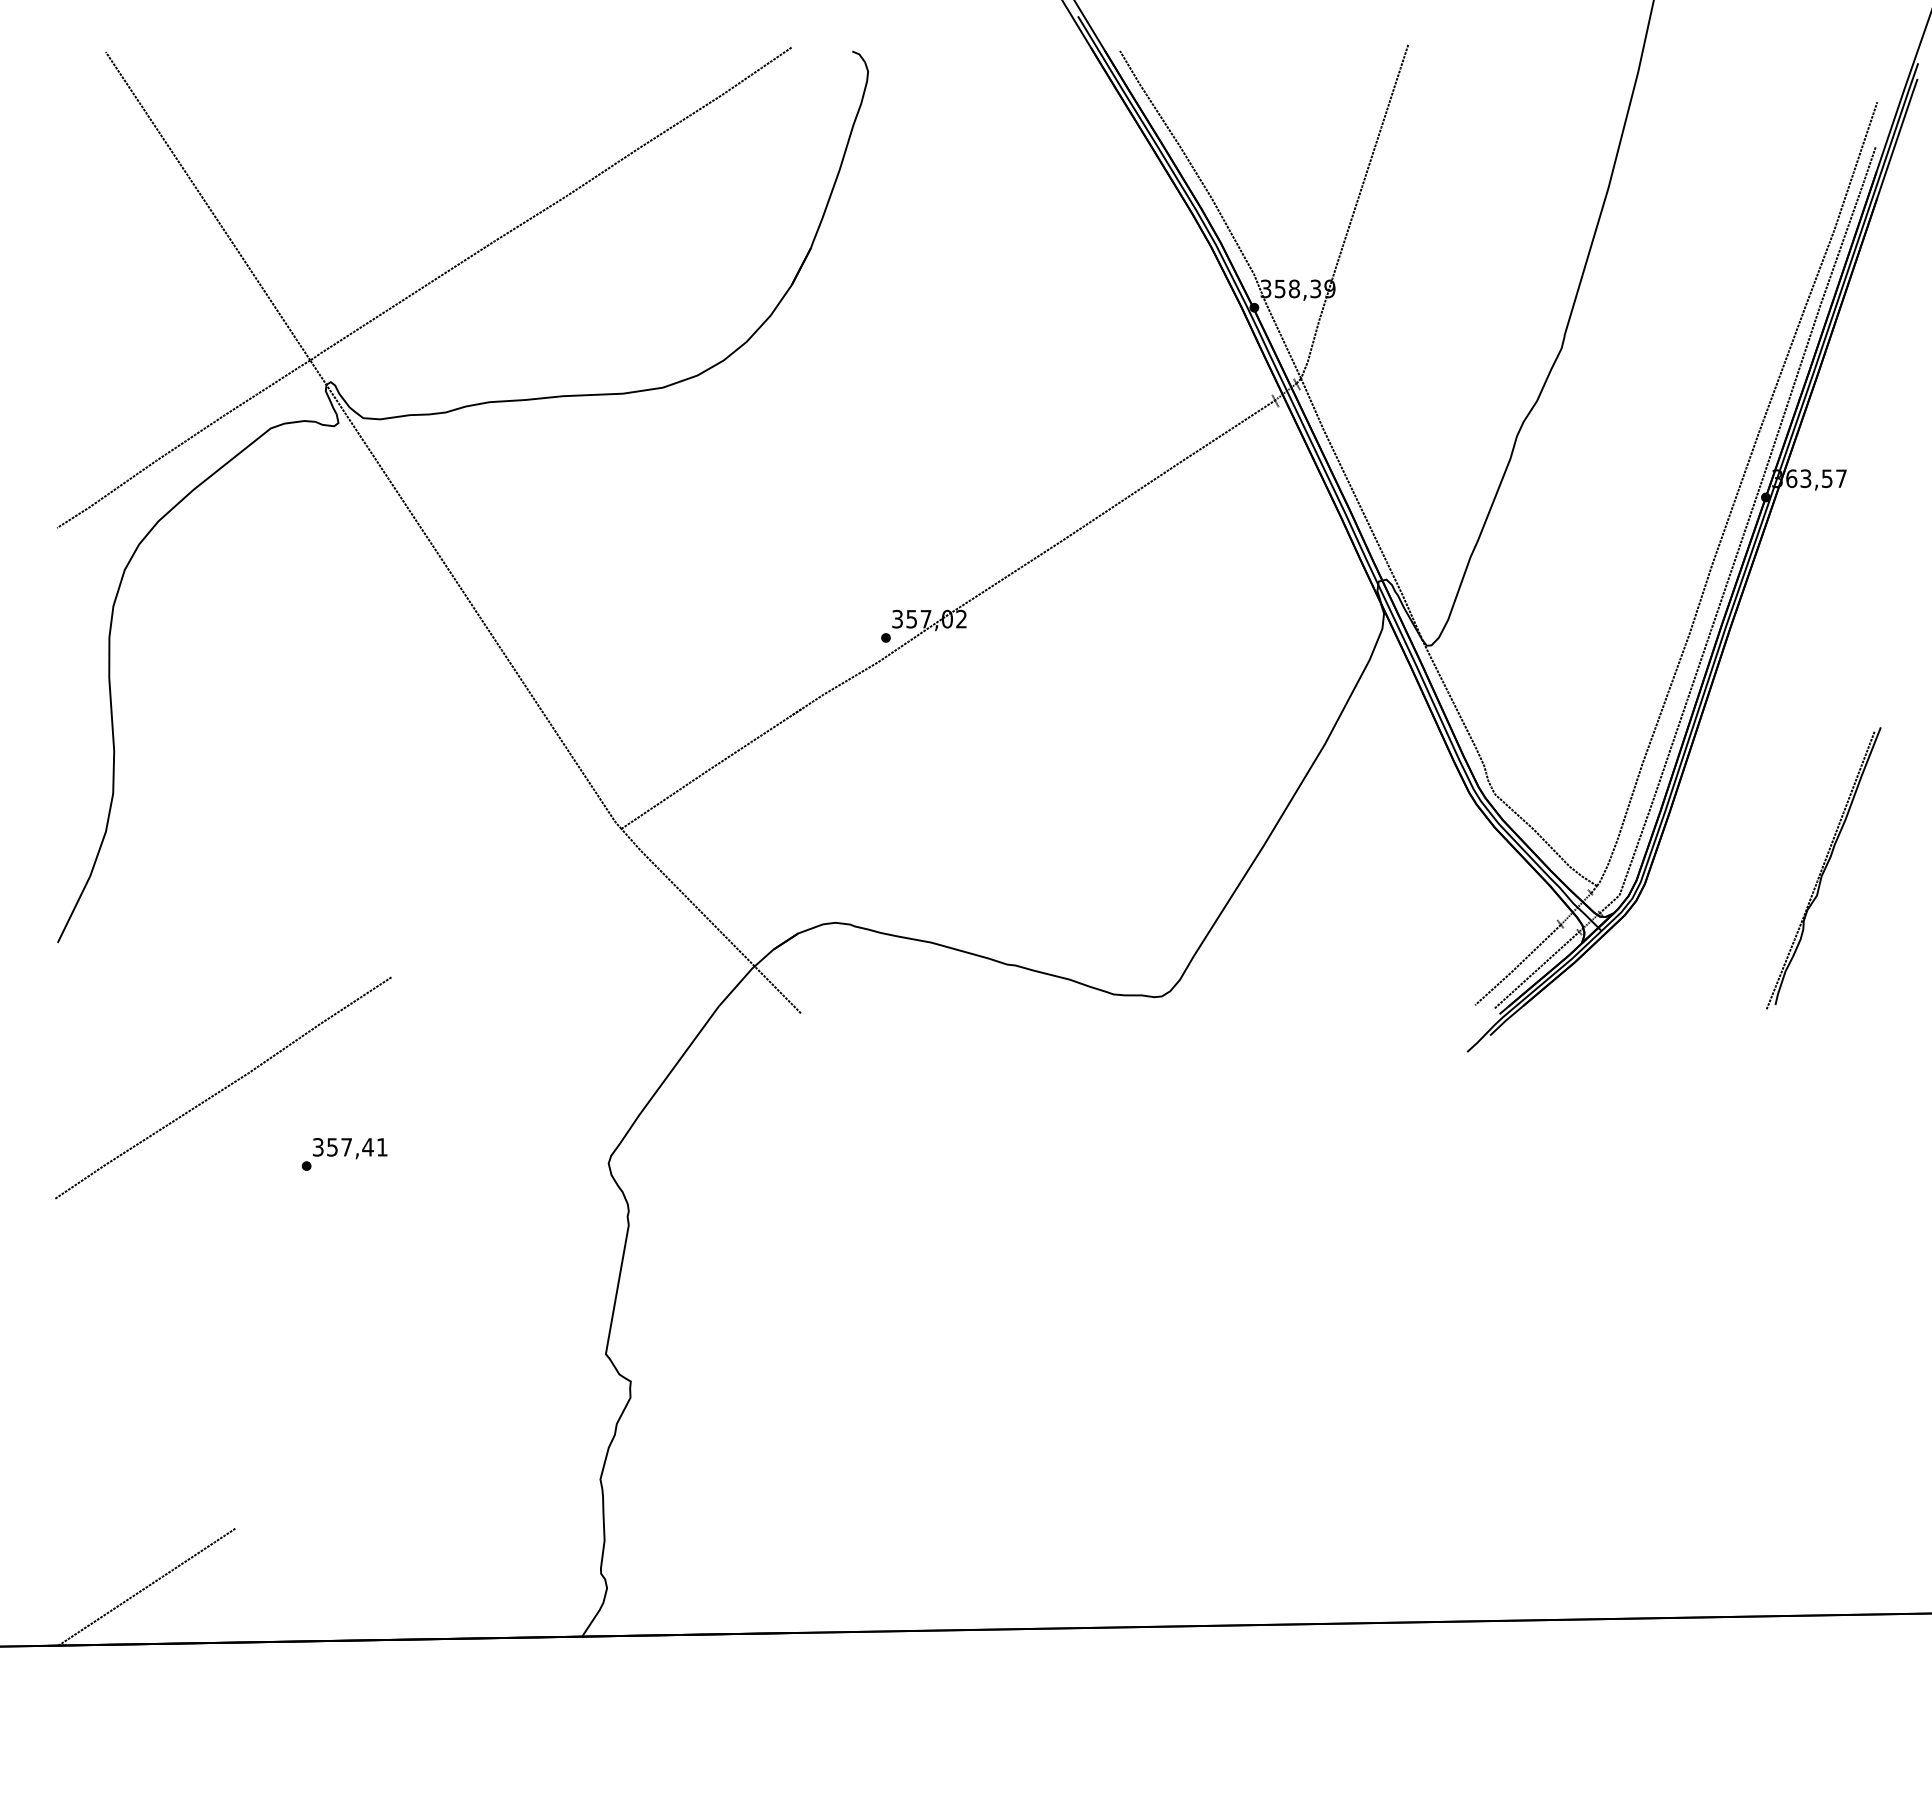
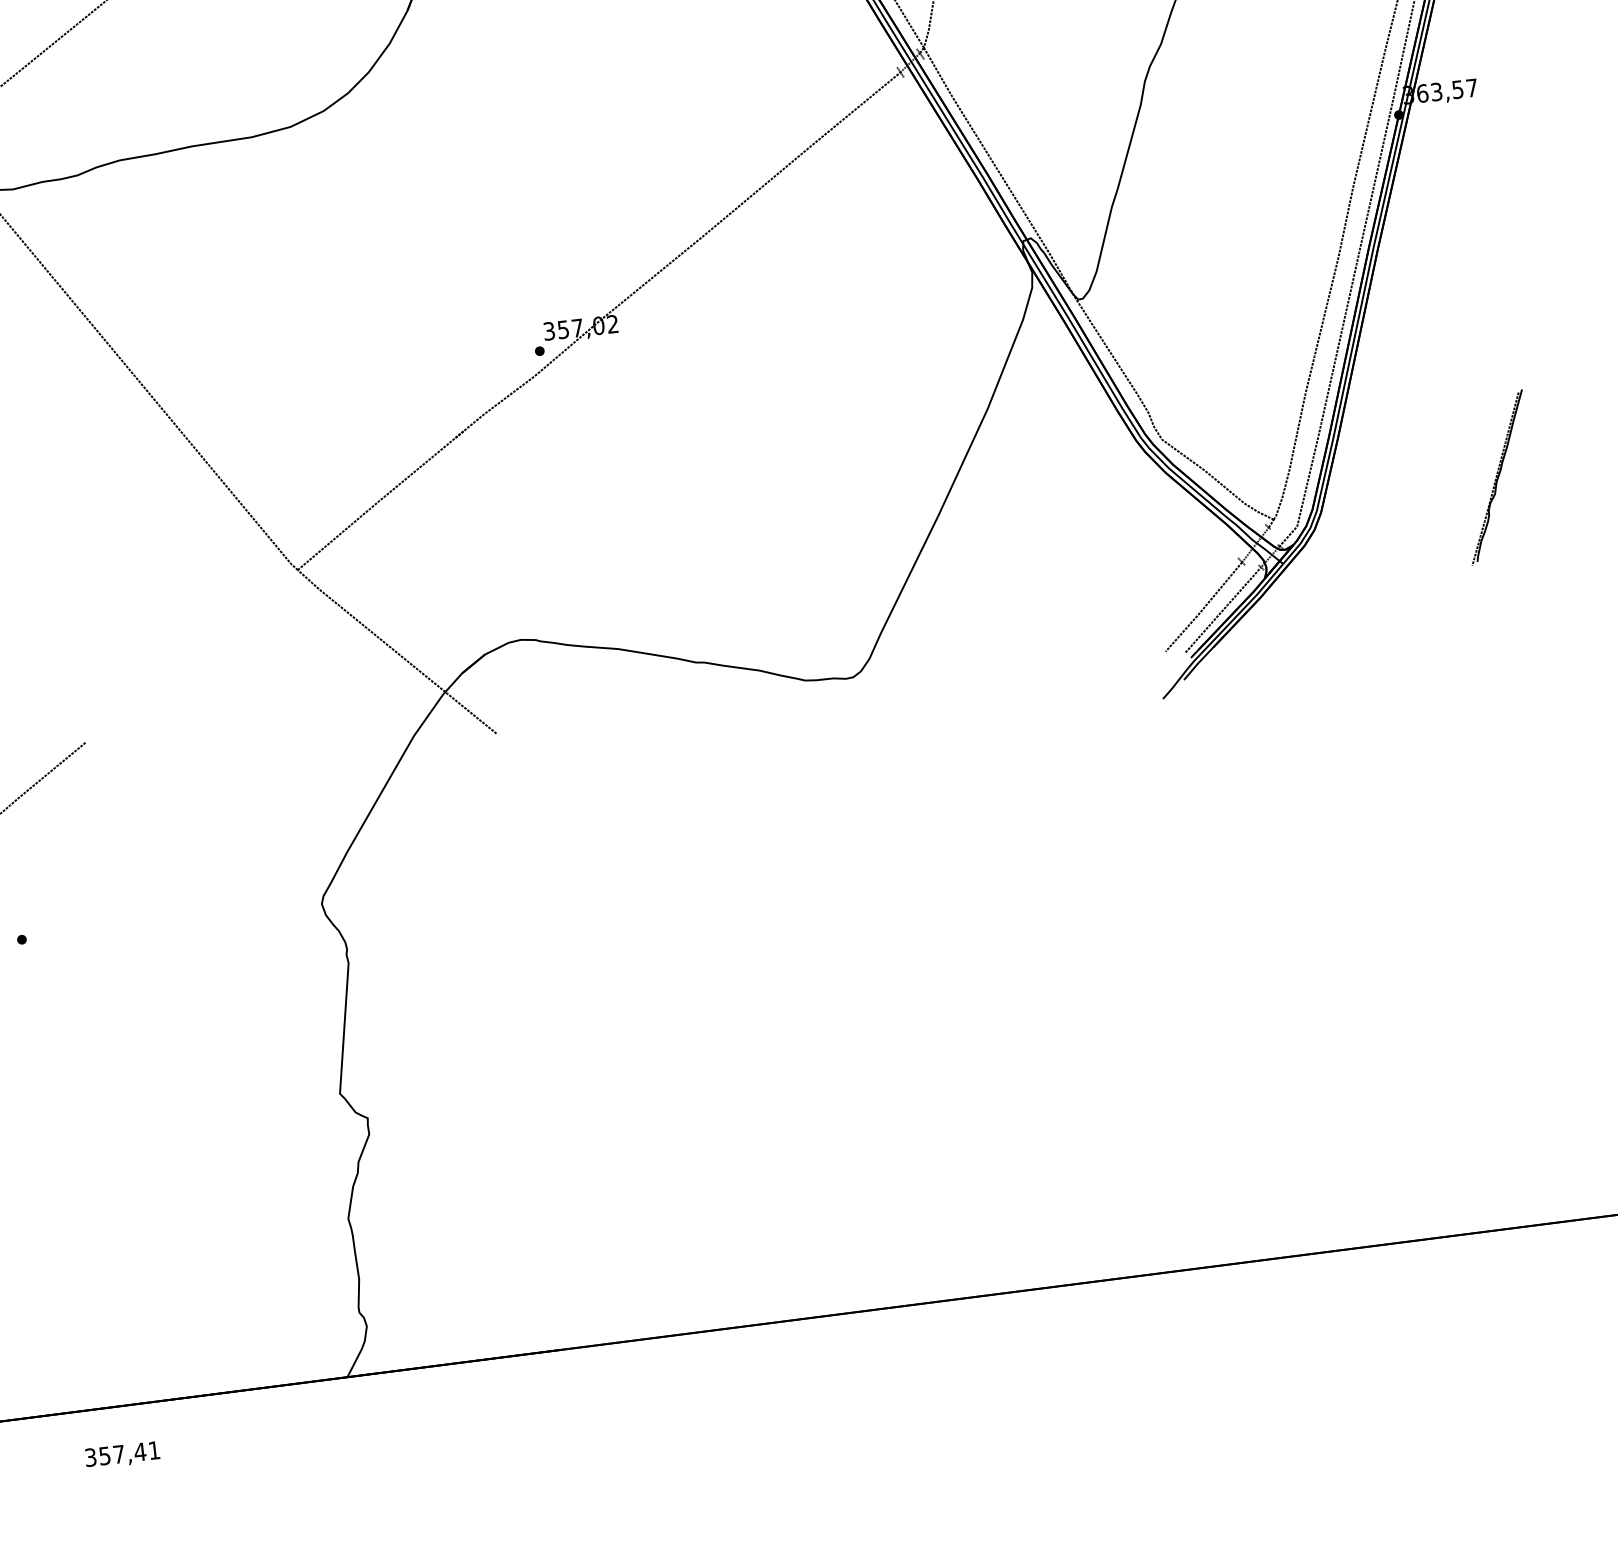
part: (1823, 868) -> (1496, 477), size x0.6
text: (350, 1148) -> (122, 1455), moved

